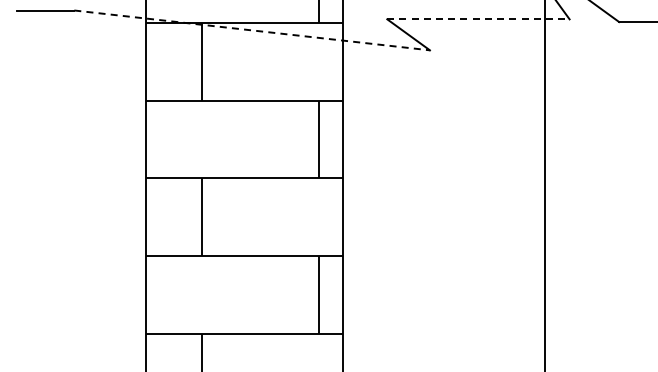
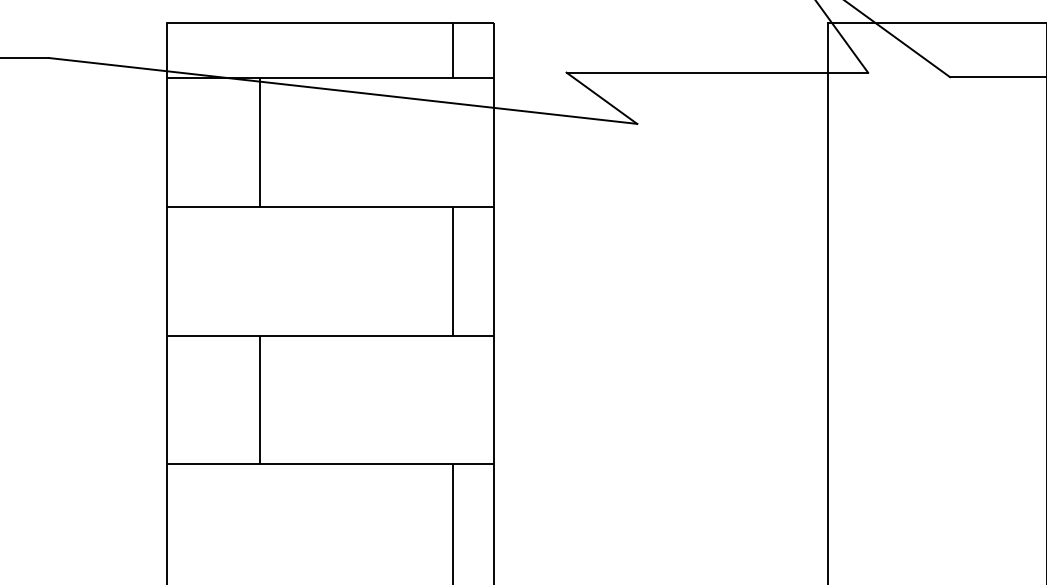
line: (478, 19) -> (717, 72), dashed -> solid
line: (252, 30) -> (343, 91), dashed -> solid

